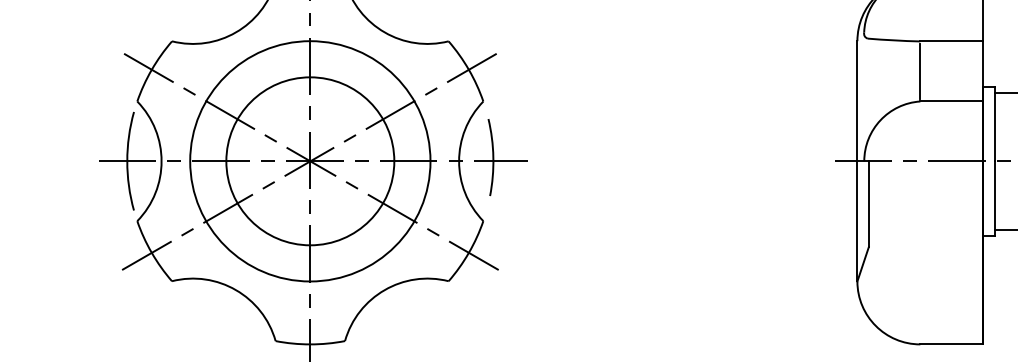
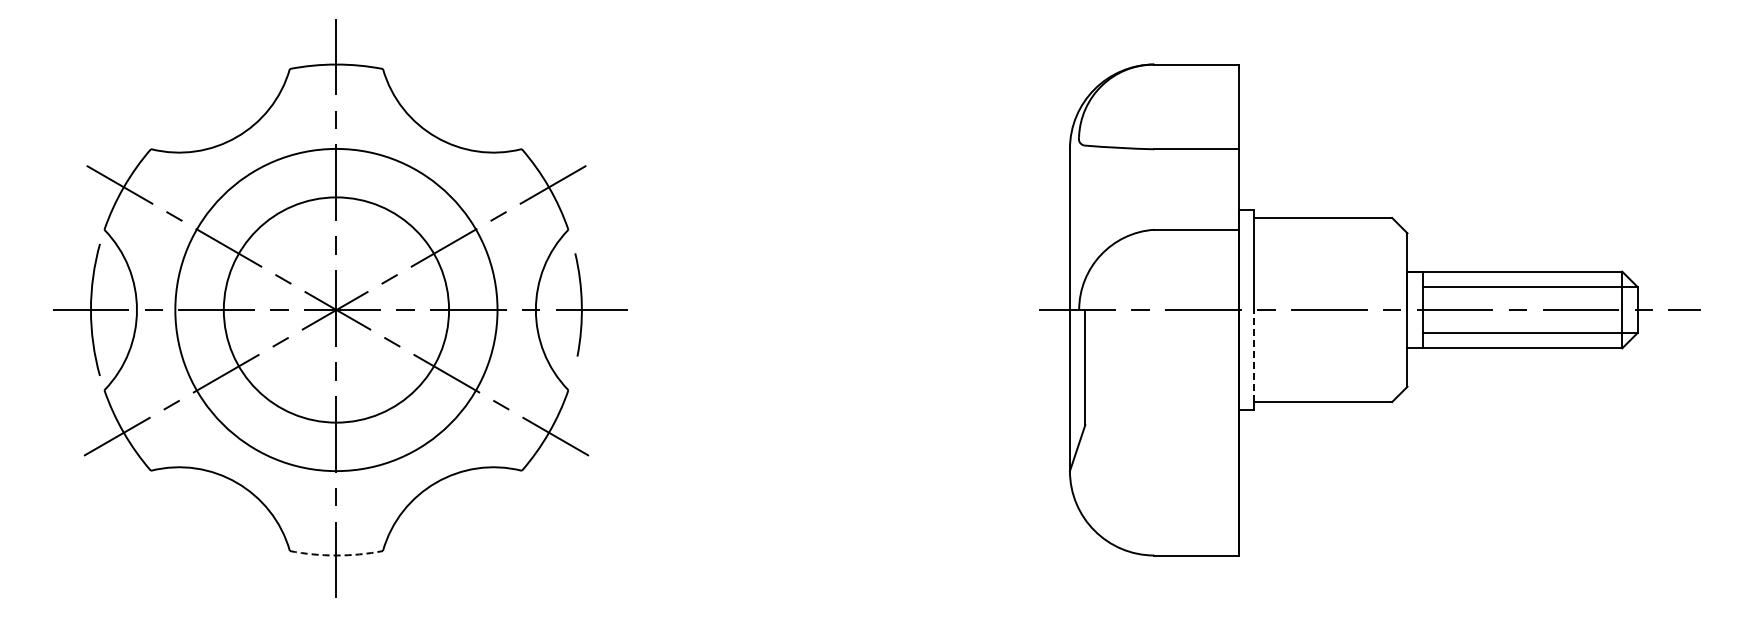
line: (920, 71) -> (1154, 189), removed
line: (995, 195) -> (1254, 355), solid -> dashed
arc: (310, 344) -> (336, 555), solid -> dashed

